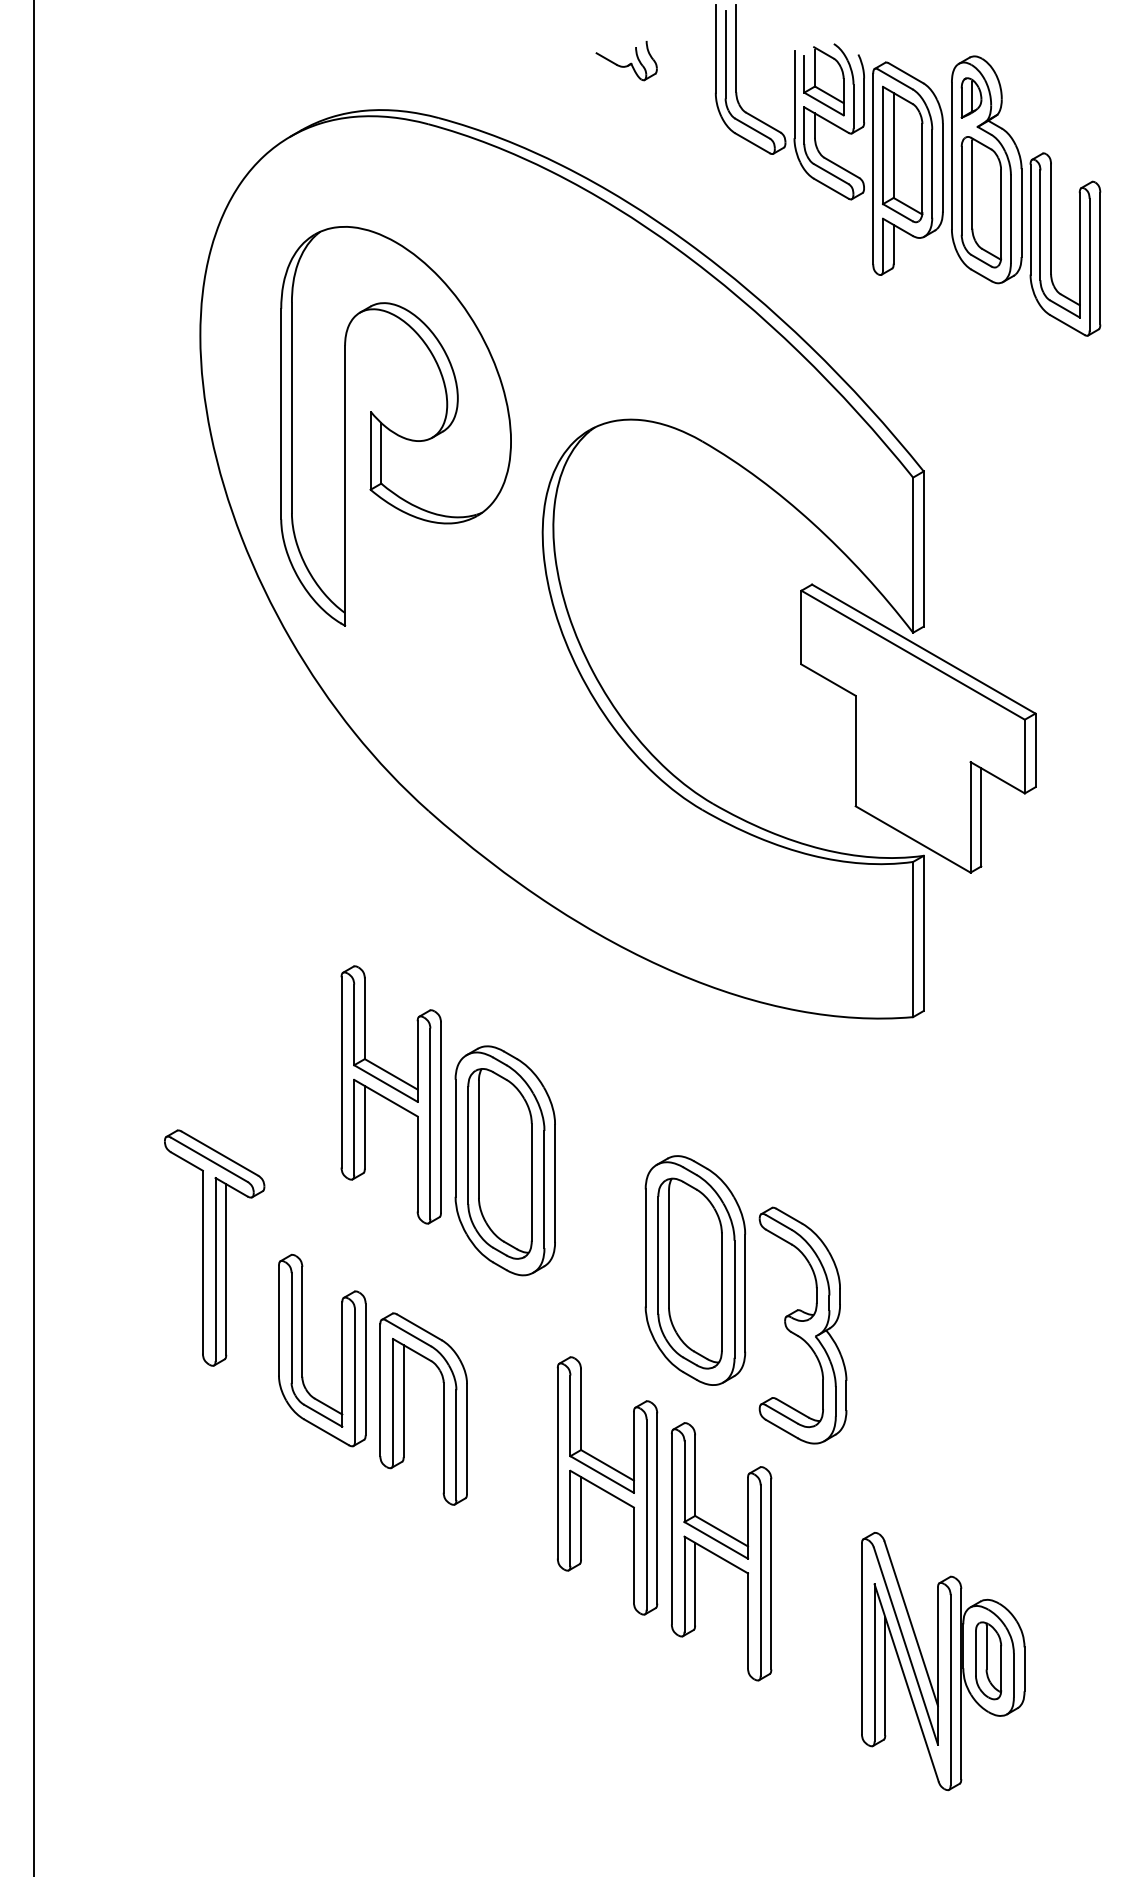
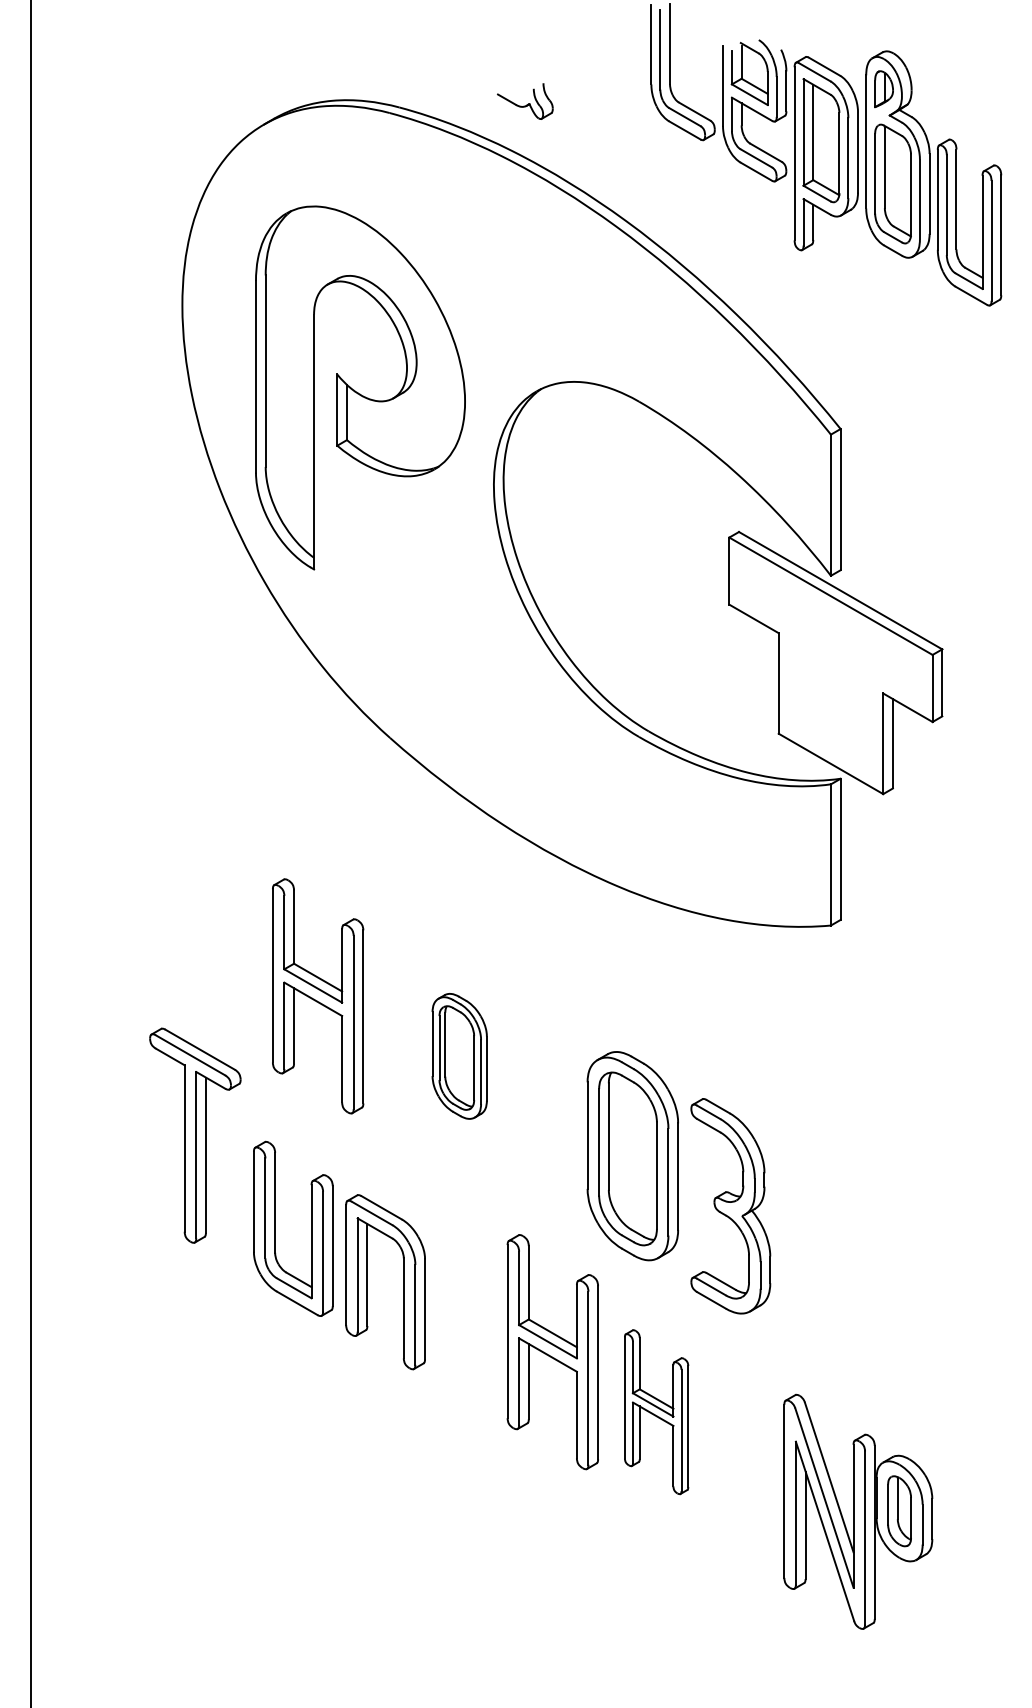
part: (626, 60) -> (525, 101), moved
part: (391, 1095) -> (318, 996), moved
part: (504, 1161) -> (459, 1056), size x0.6
part: (721, 1552) -> (656, 1412), size x0.7

